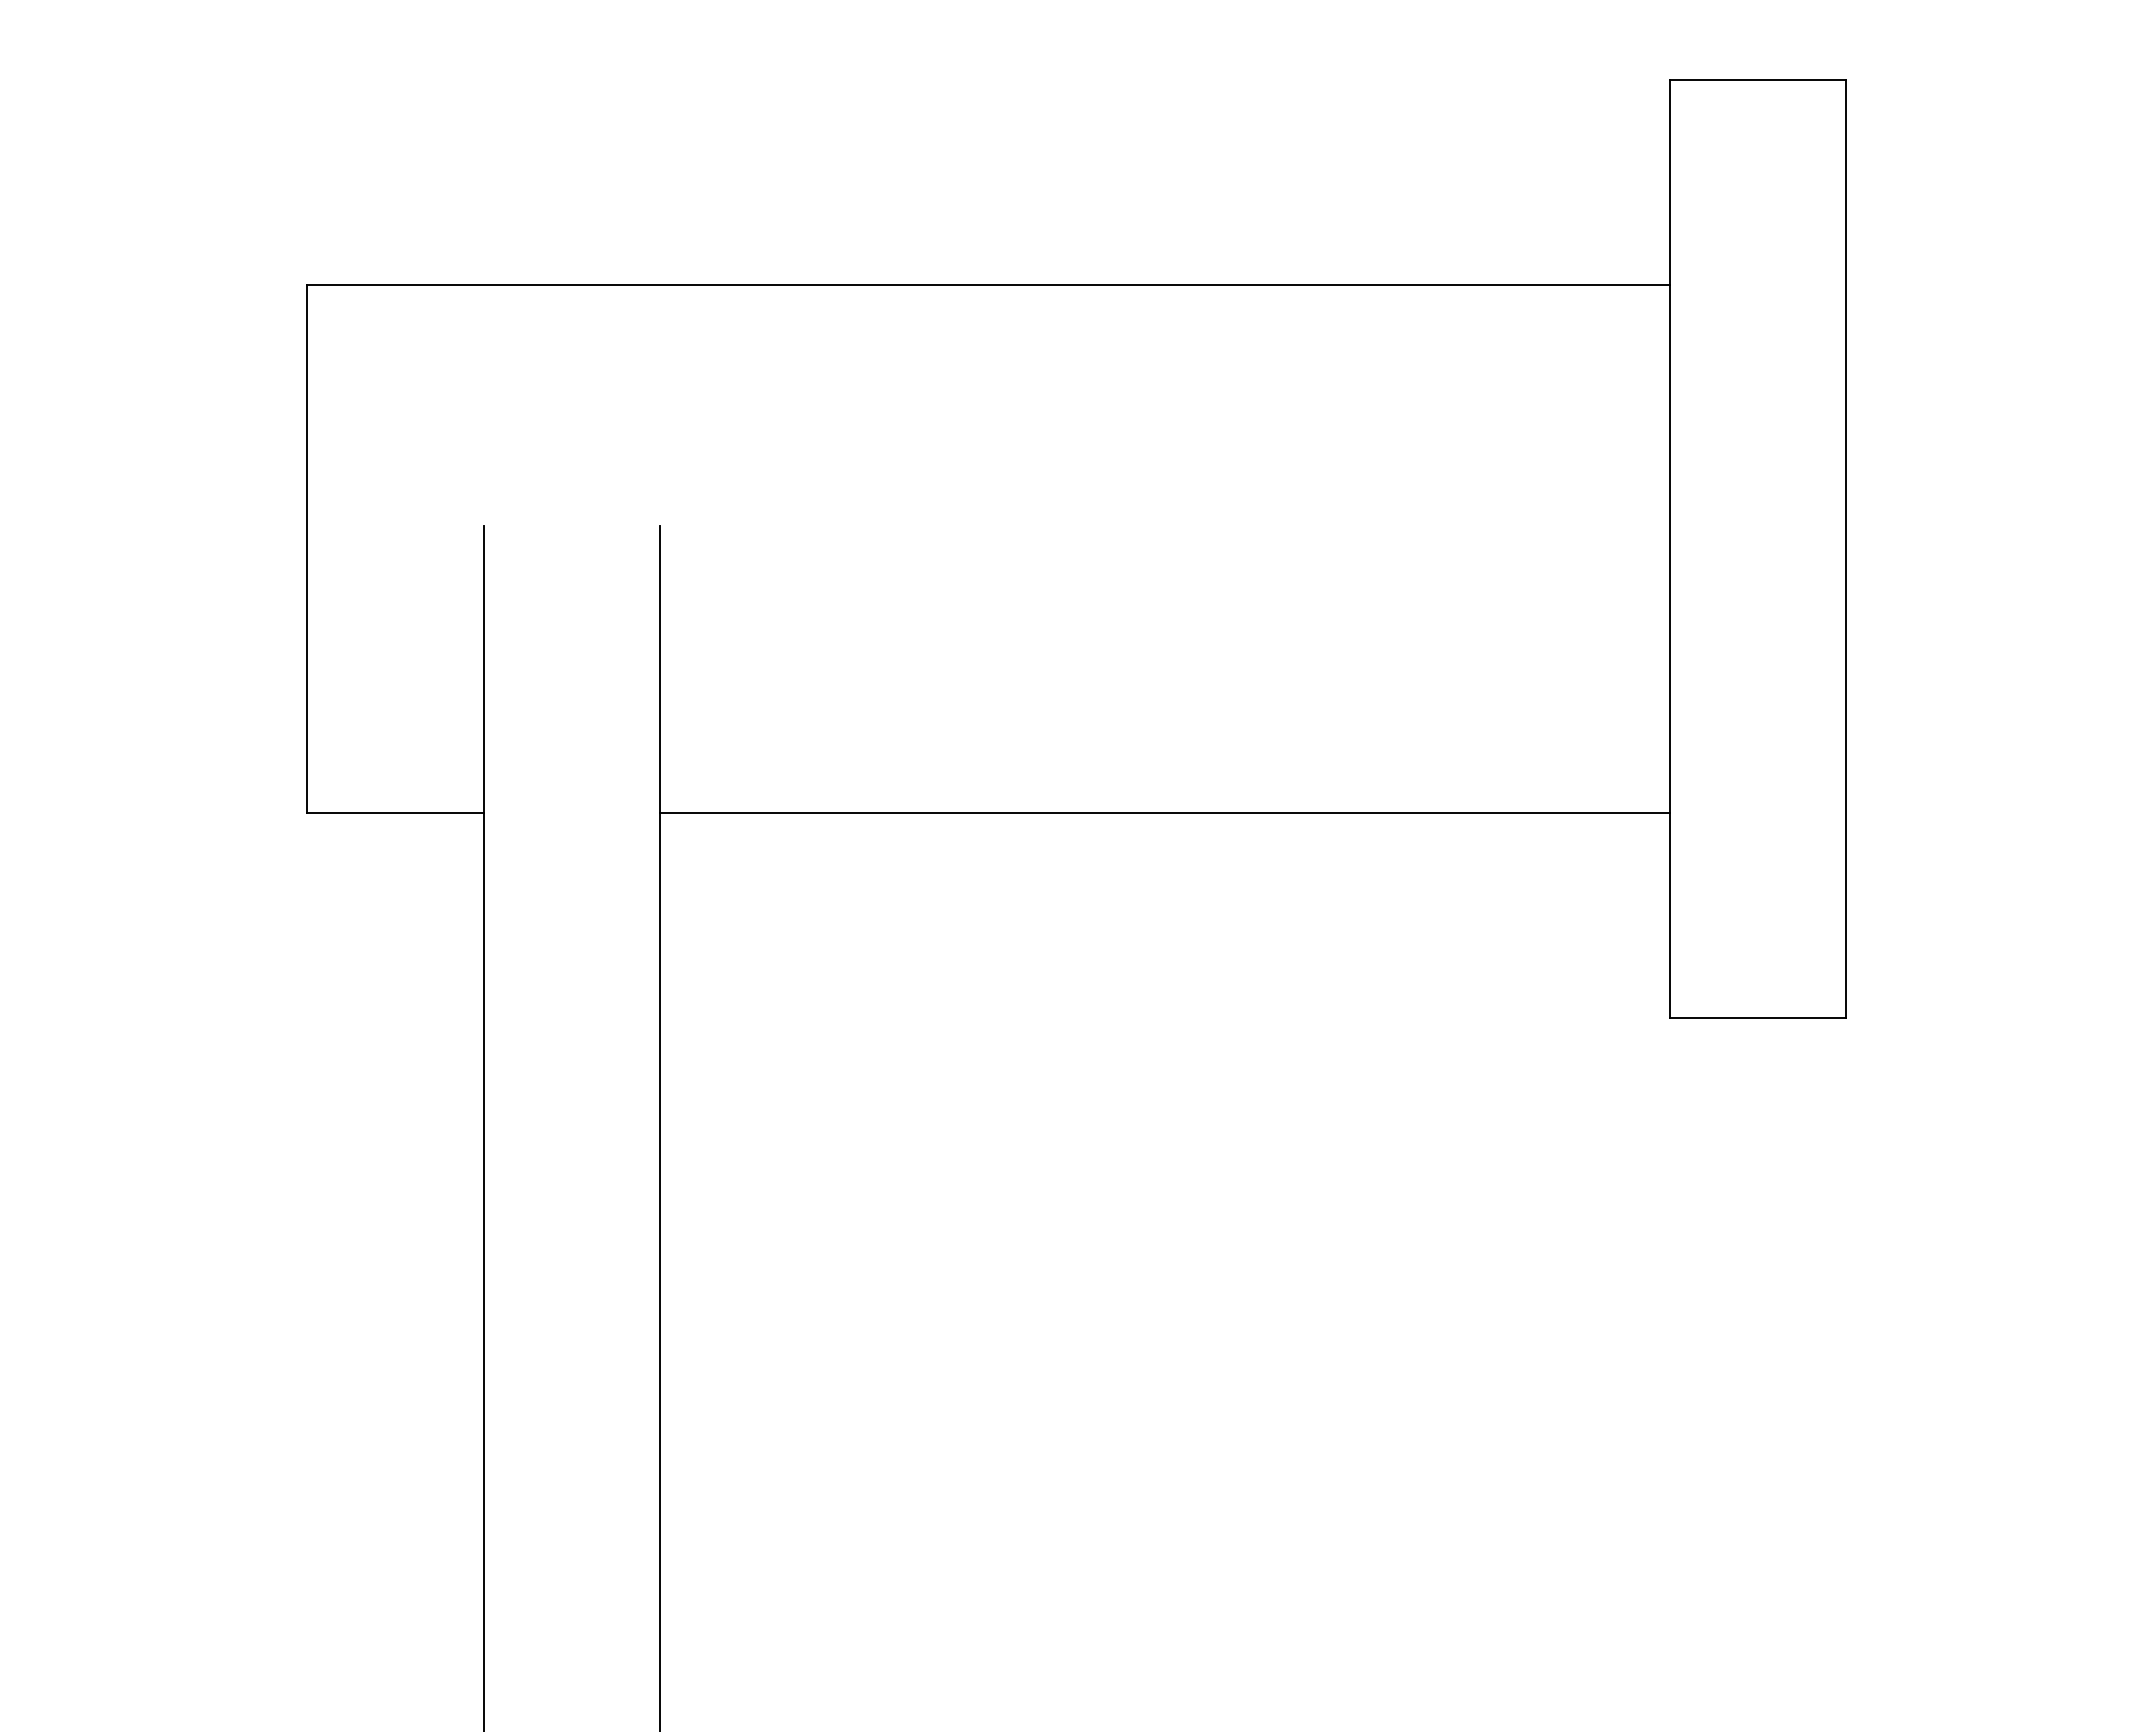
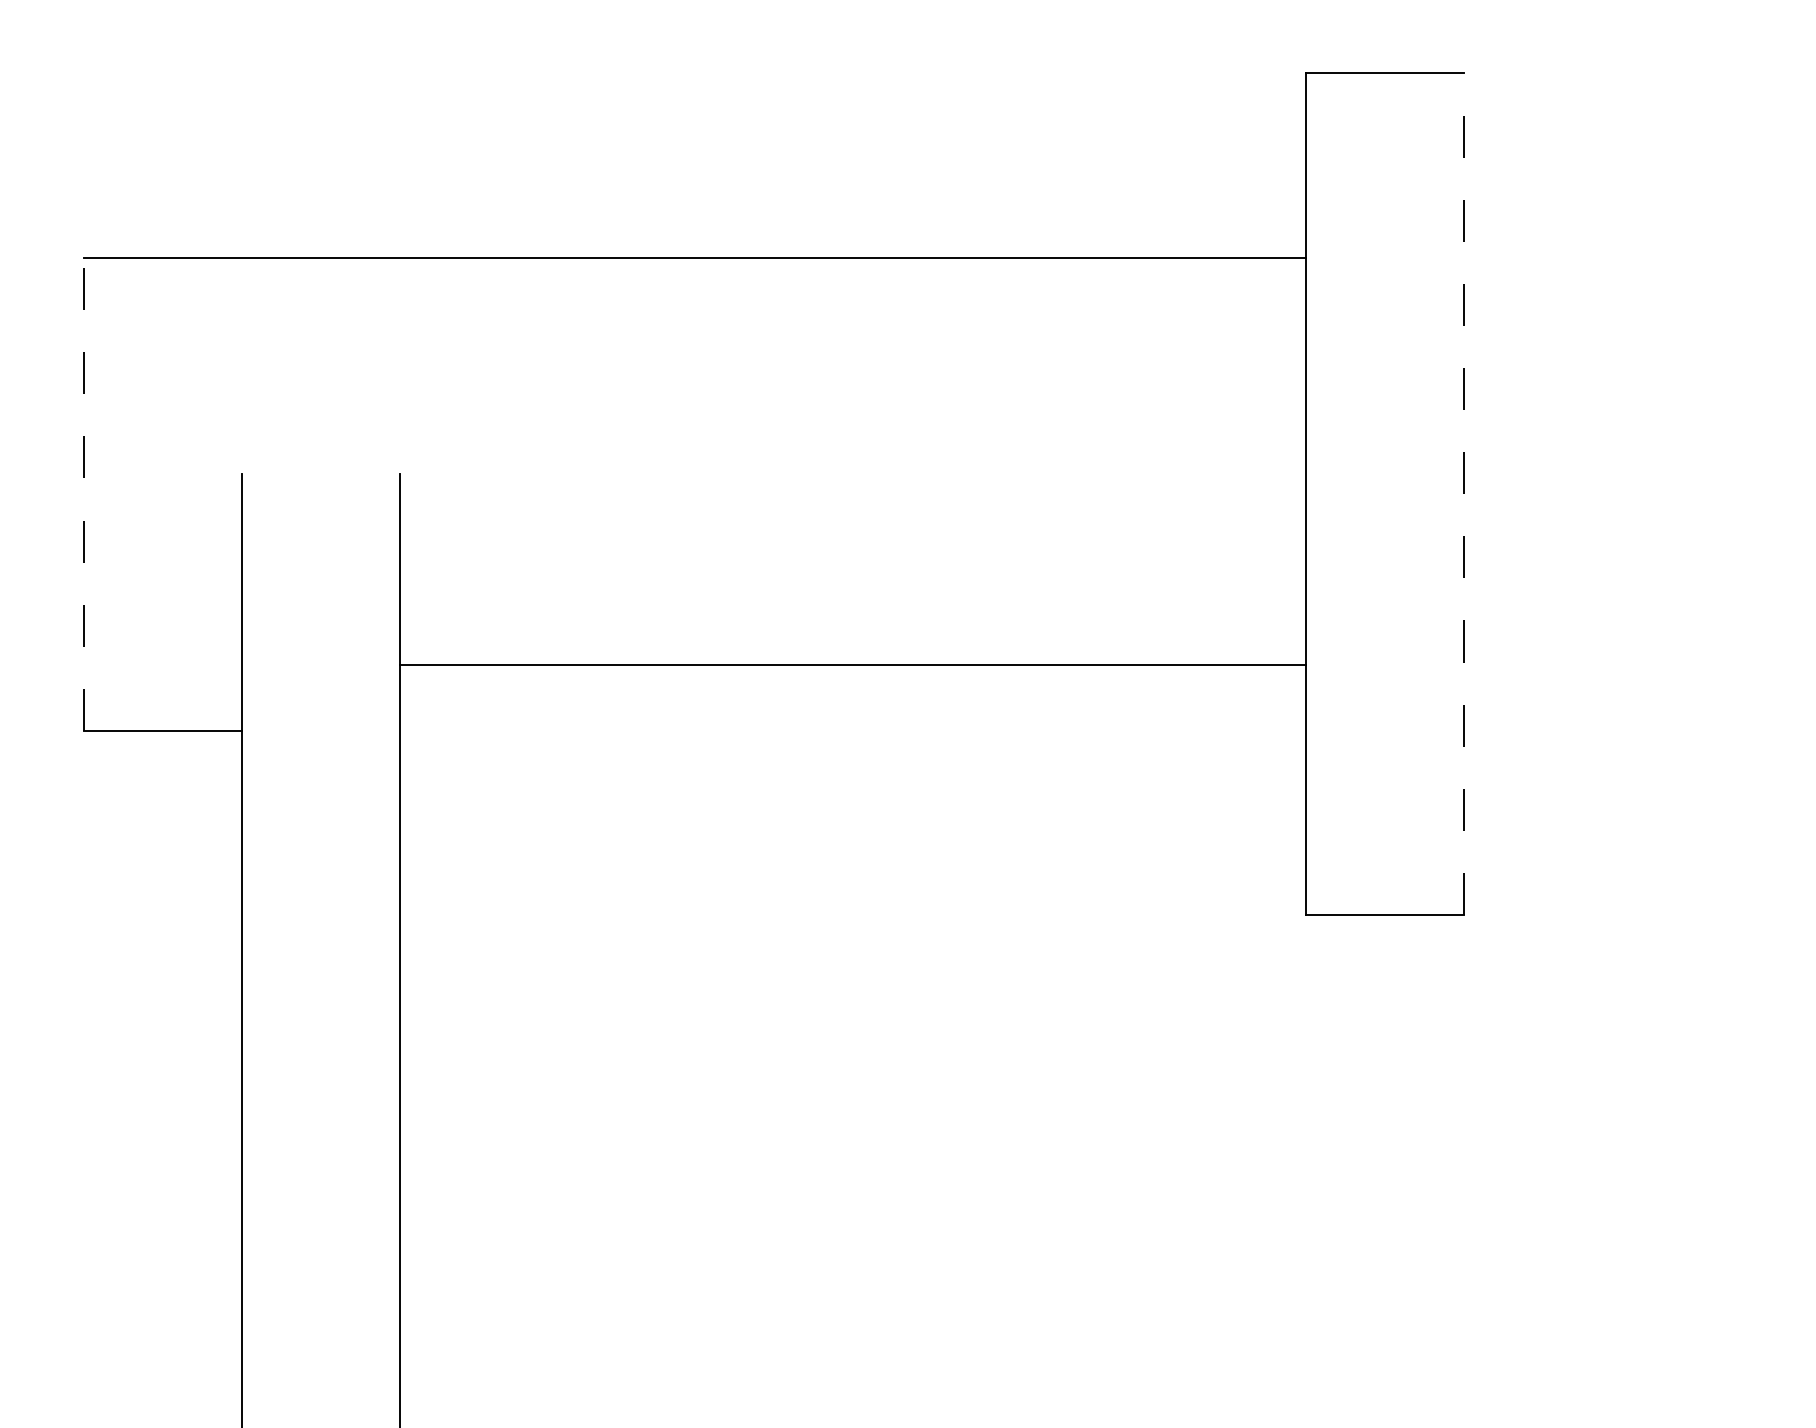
line: (307, 548) -> (84, 493), solid -> dashed
line: (1845, 548) -> (1463, 493), solid -> dashed
line: (1164, 812) -> (852, 664), moved

